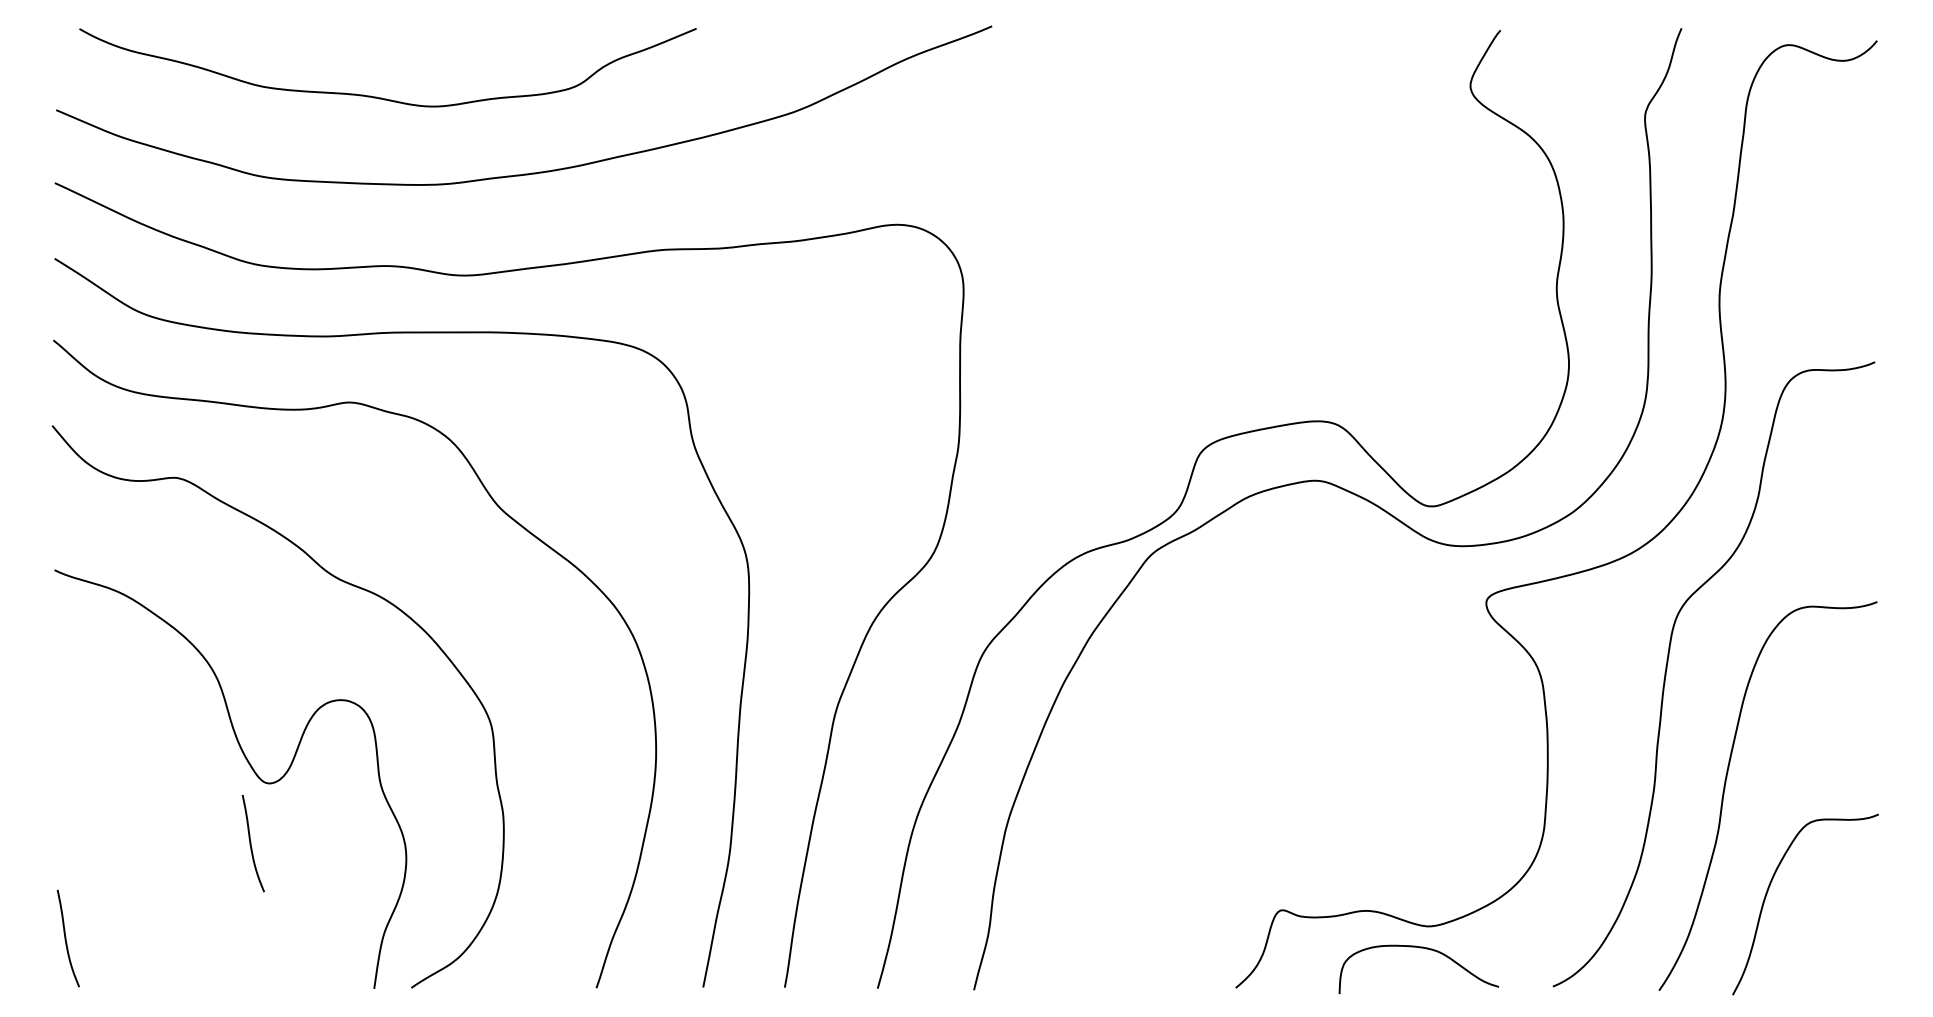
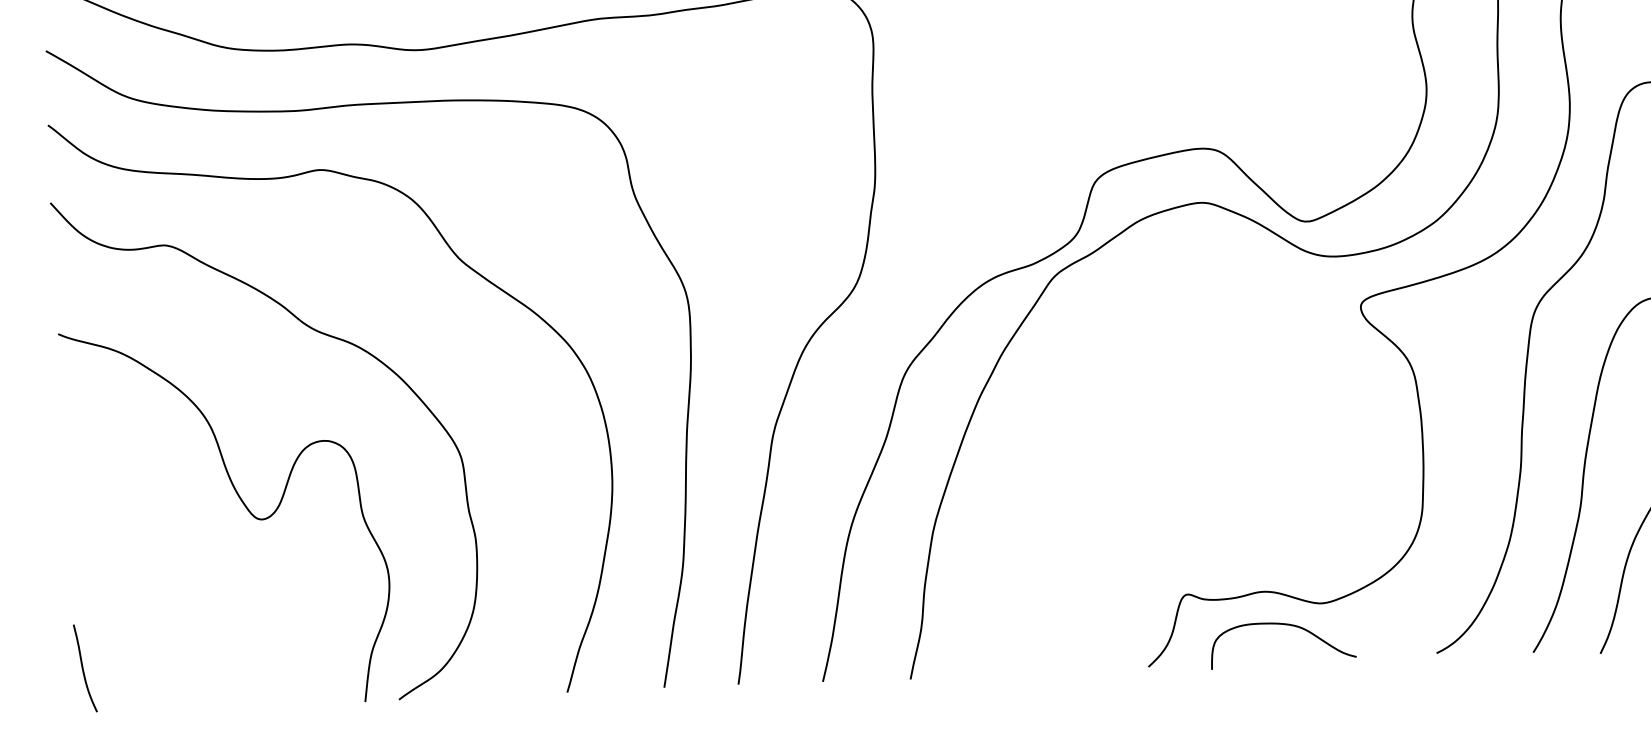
curve: (251, 843) -> (248, 574), removed
curve: (1419, 948) -> (1282, 625), moved

